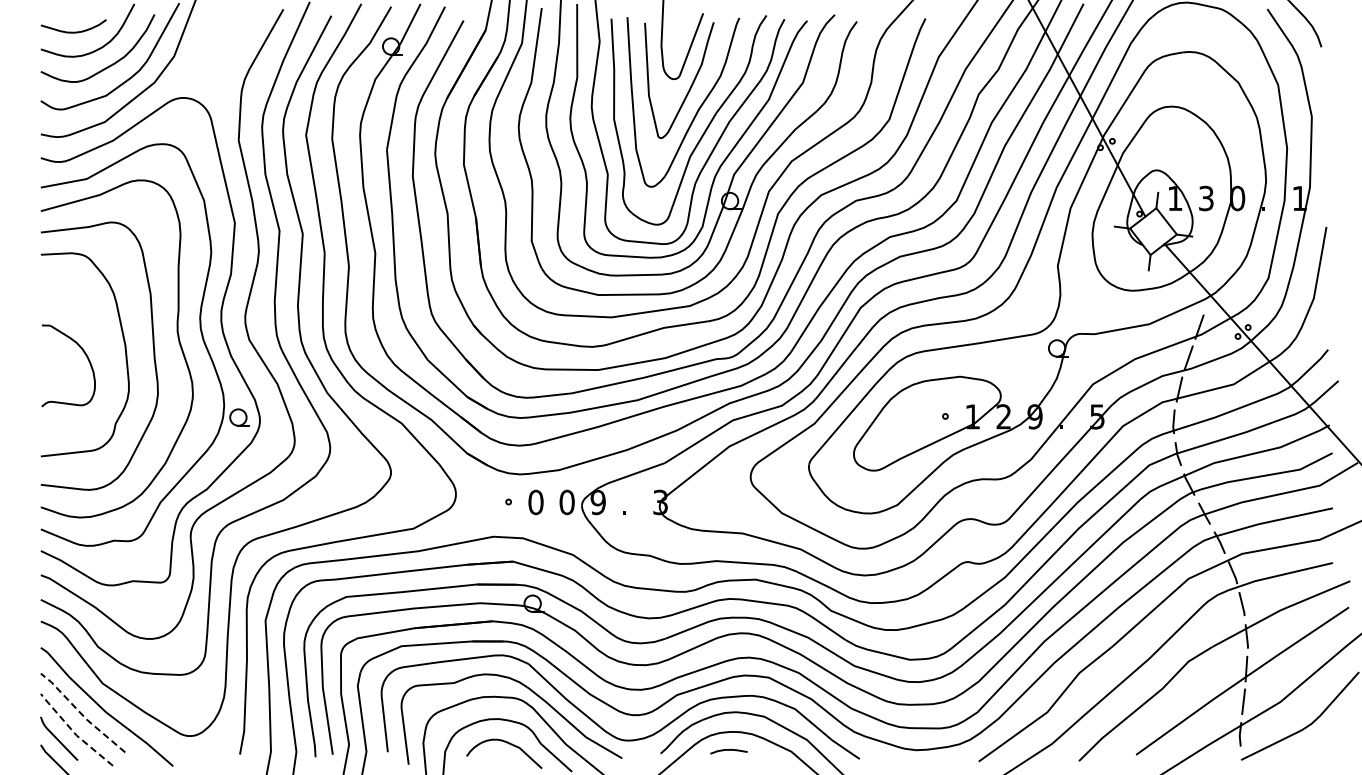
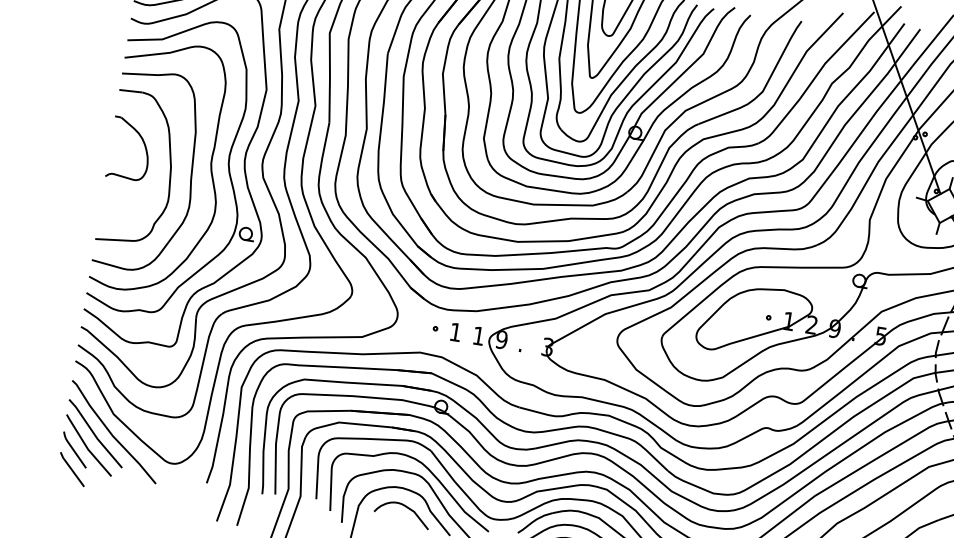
part: (84, 354) -> (143, 142), moved
text: (535, 502) -> (455, 332), 0 -> 1
text: (566, 502) -> (478, 336), 0 -> 1
line: (81, 713) -> (94, 433), dashed -> solid
line: (74, 732) -> (87, 447), dashed -> solid

